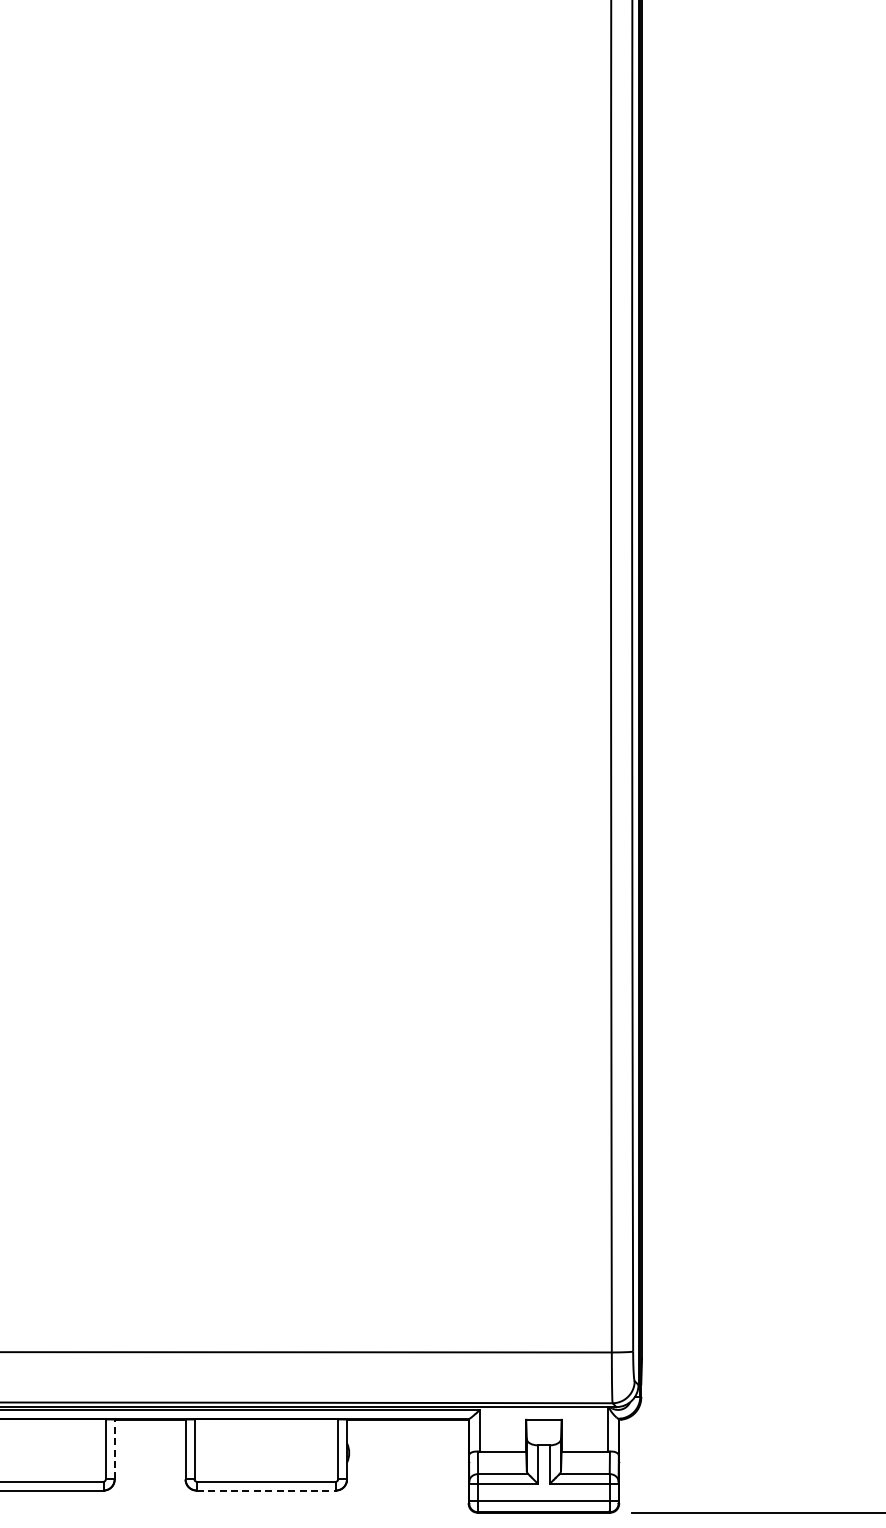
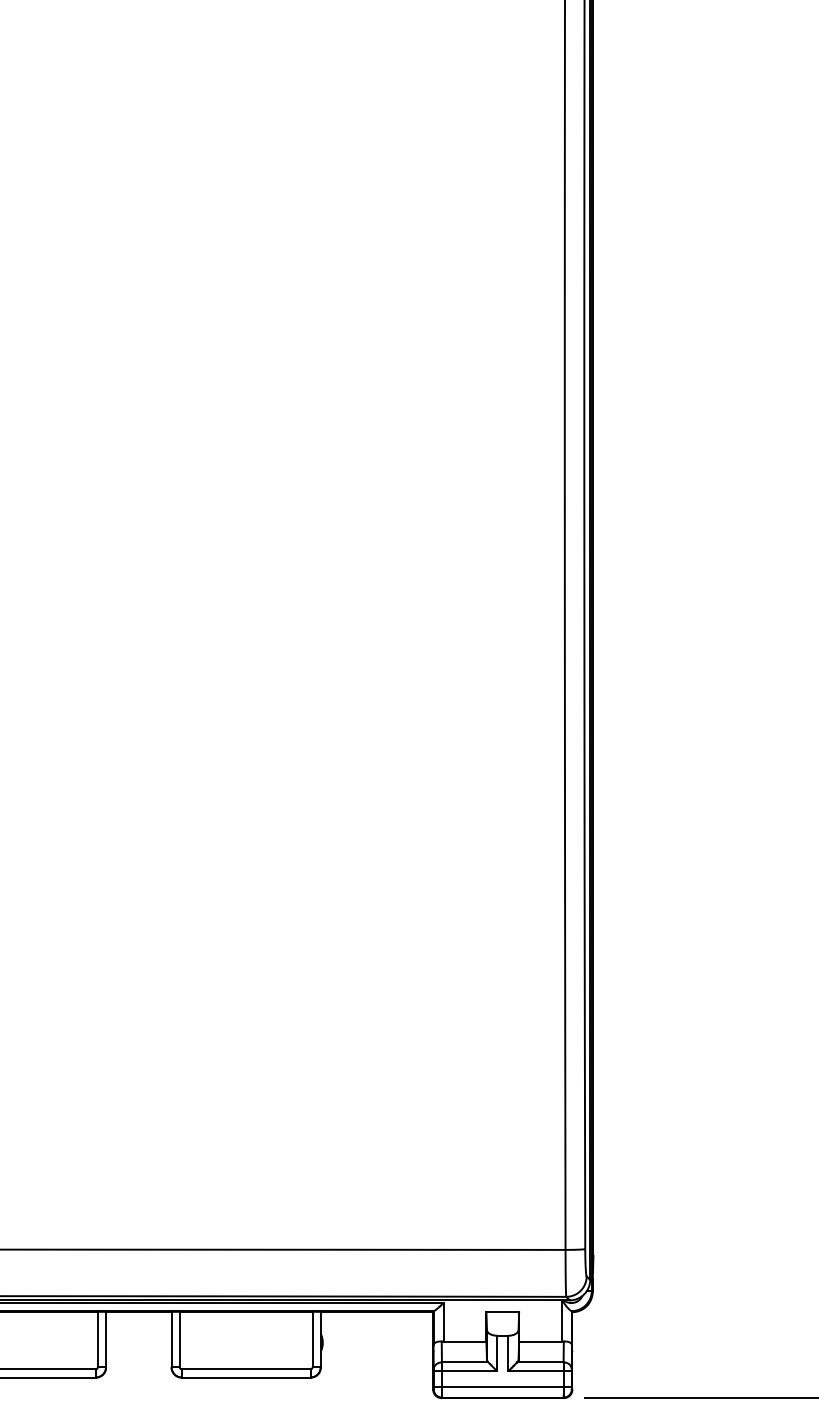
line: (114, 1449) -> (105, 1339), dashed -> solid
line: (266, 1490) -> (246, 1377), dashed -> solid

